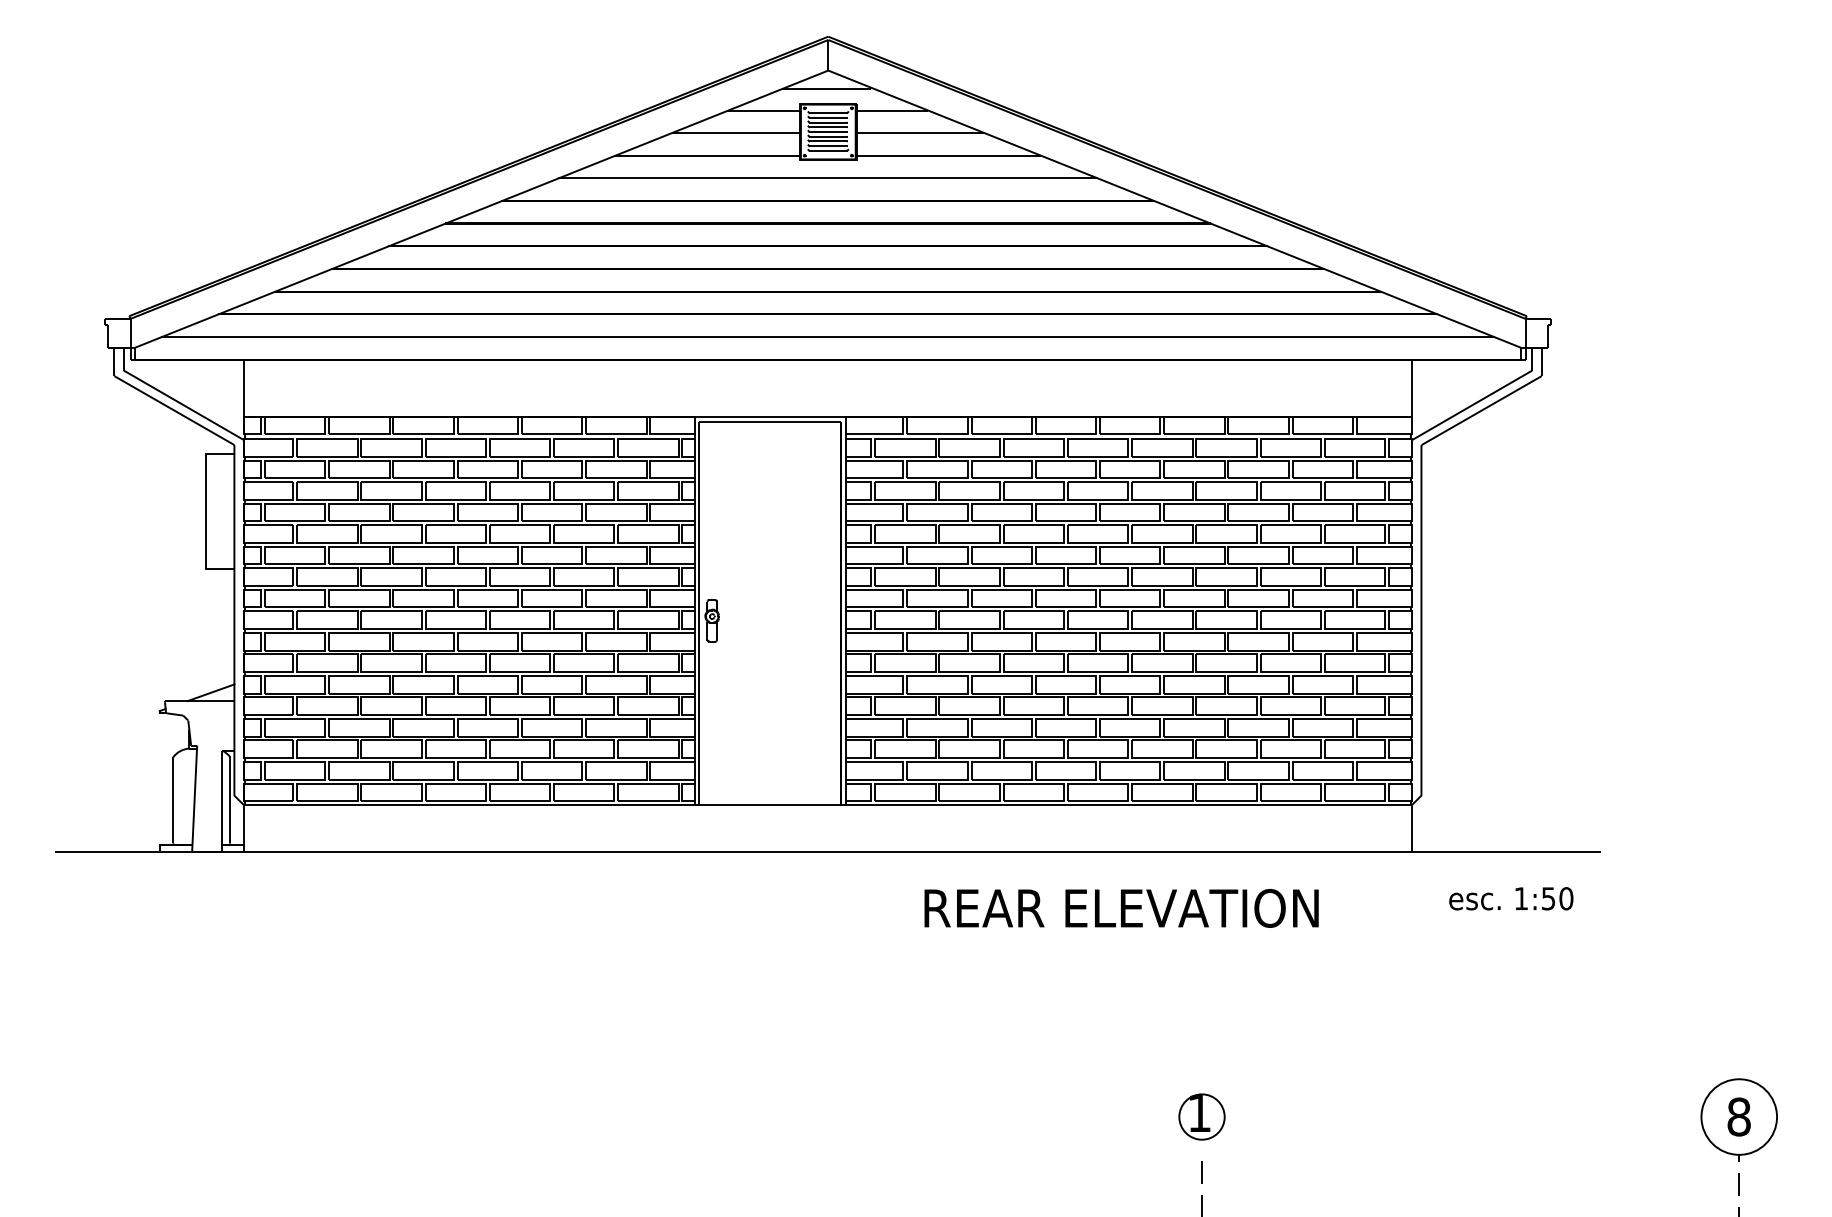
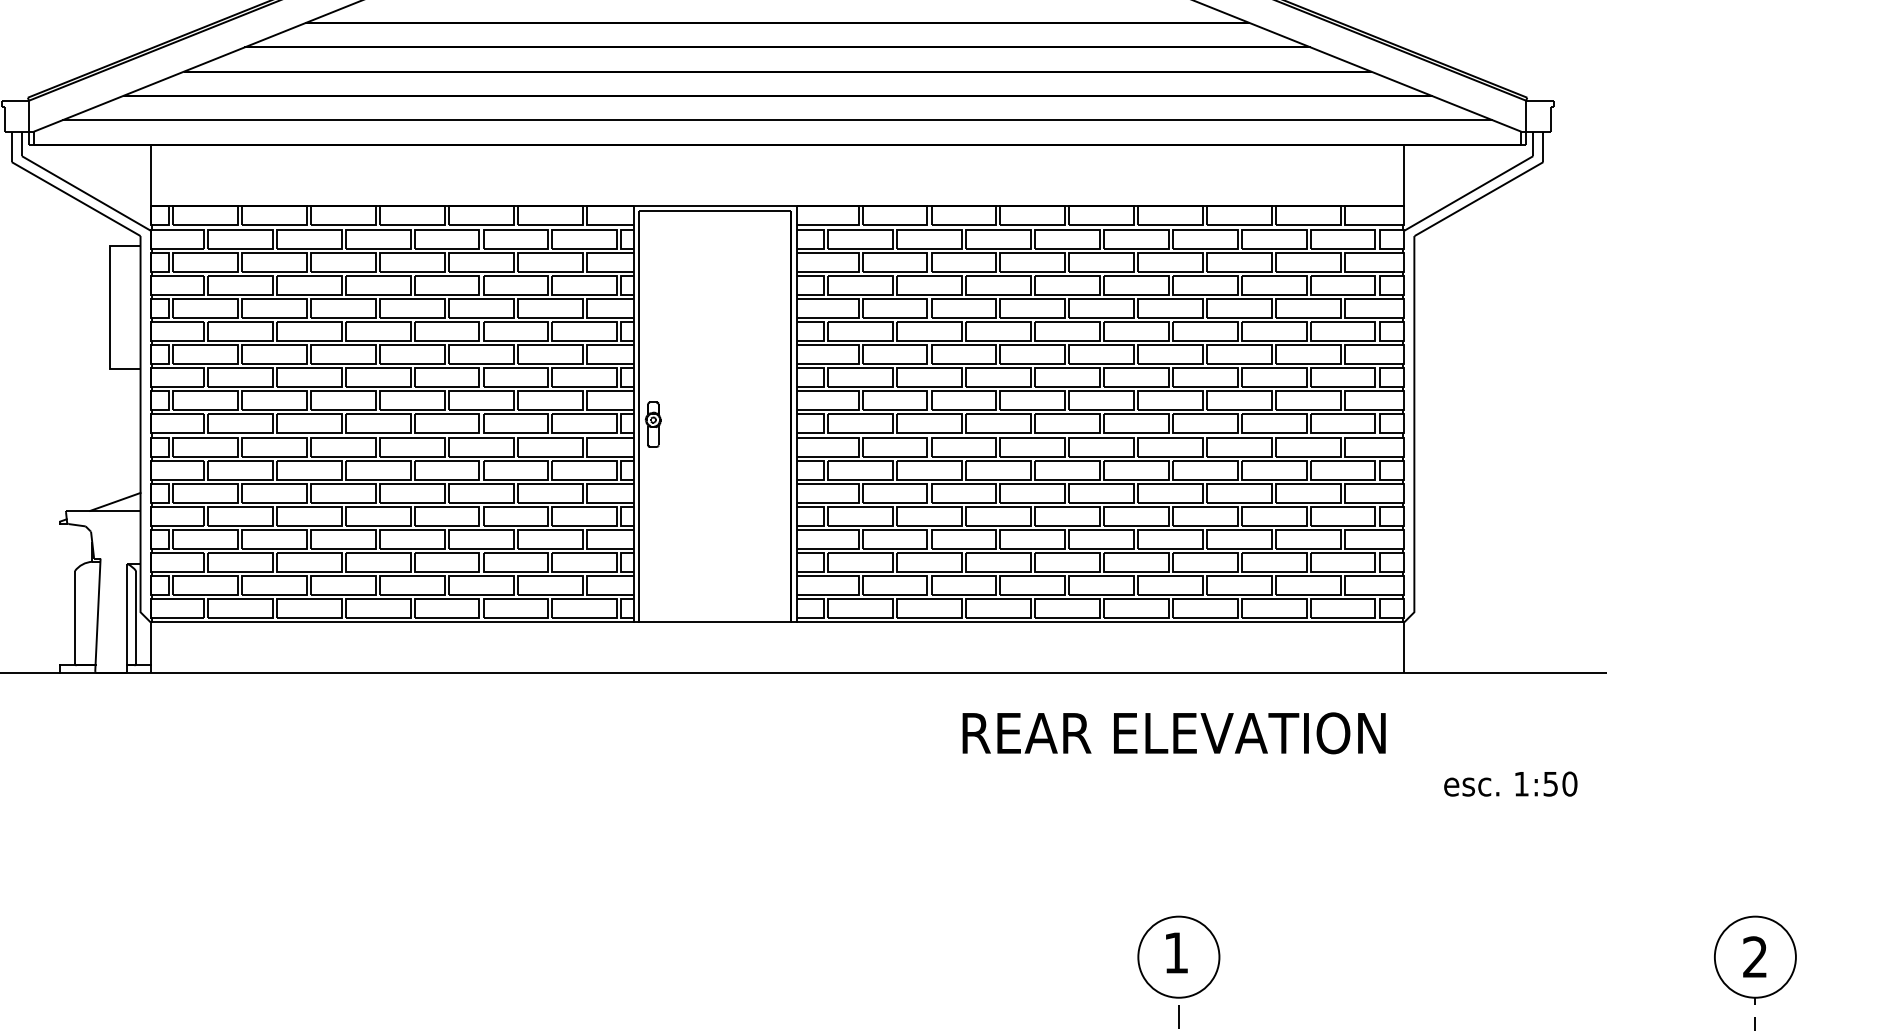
text: (1511, 898) -> (1510, 783), moved
text: (1121, 908) -> (1174, 733), moved
circle: (1201, 1116) -> (1178, 956), size x1.67
text: (1738, 1116) -> (1754, 956), 8 -> 2

